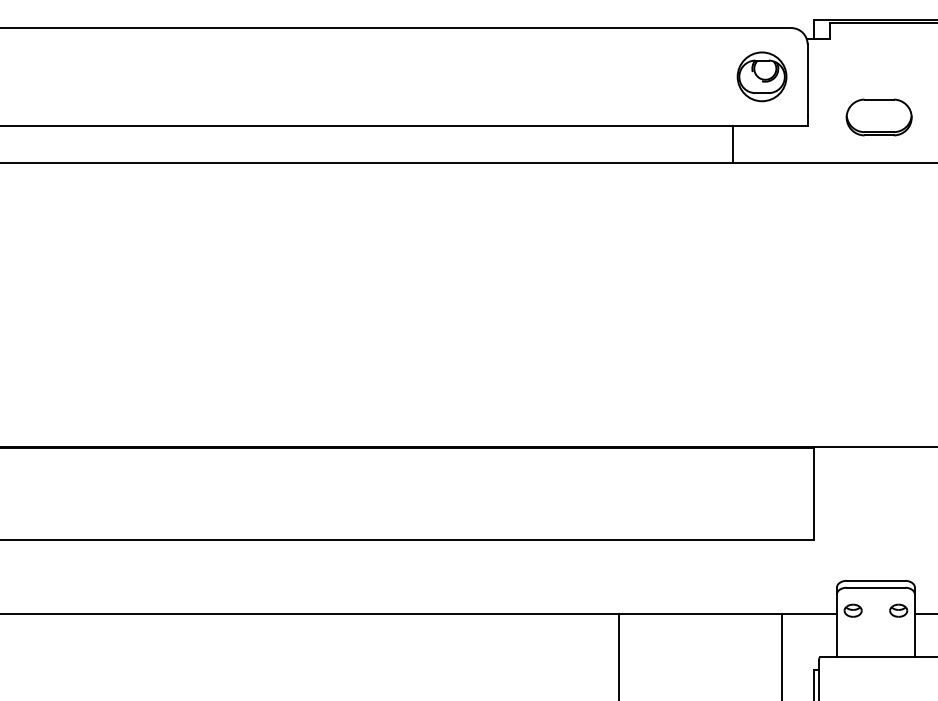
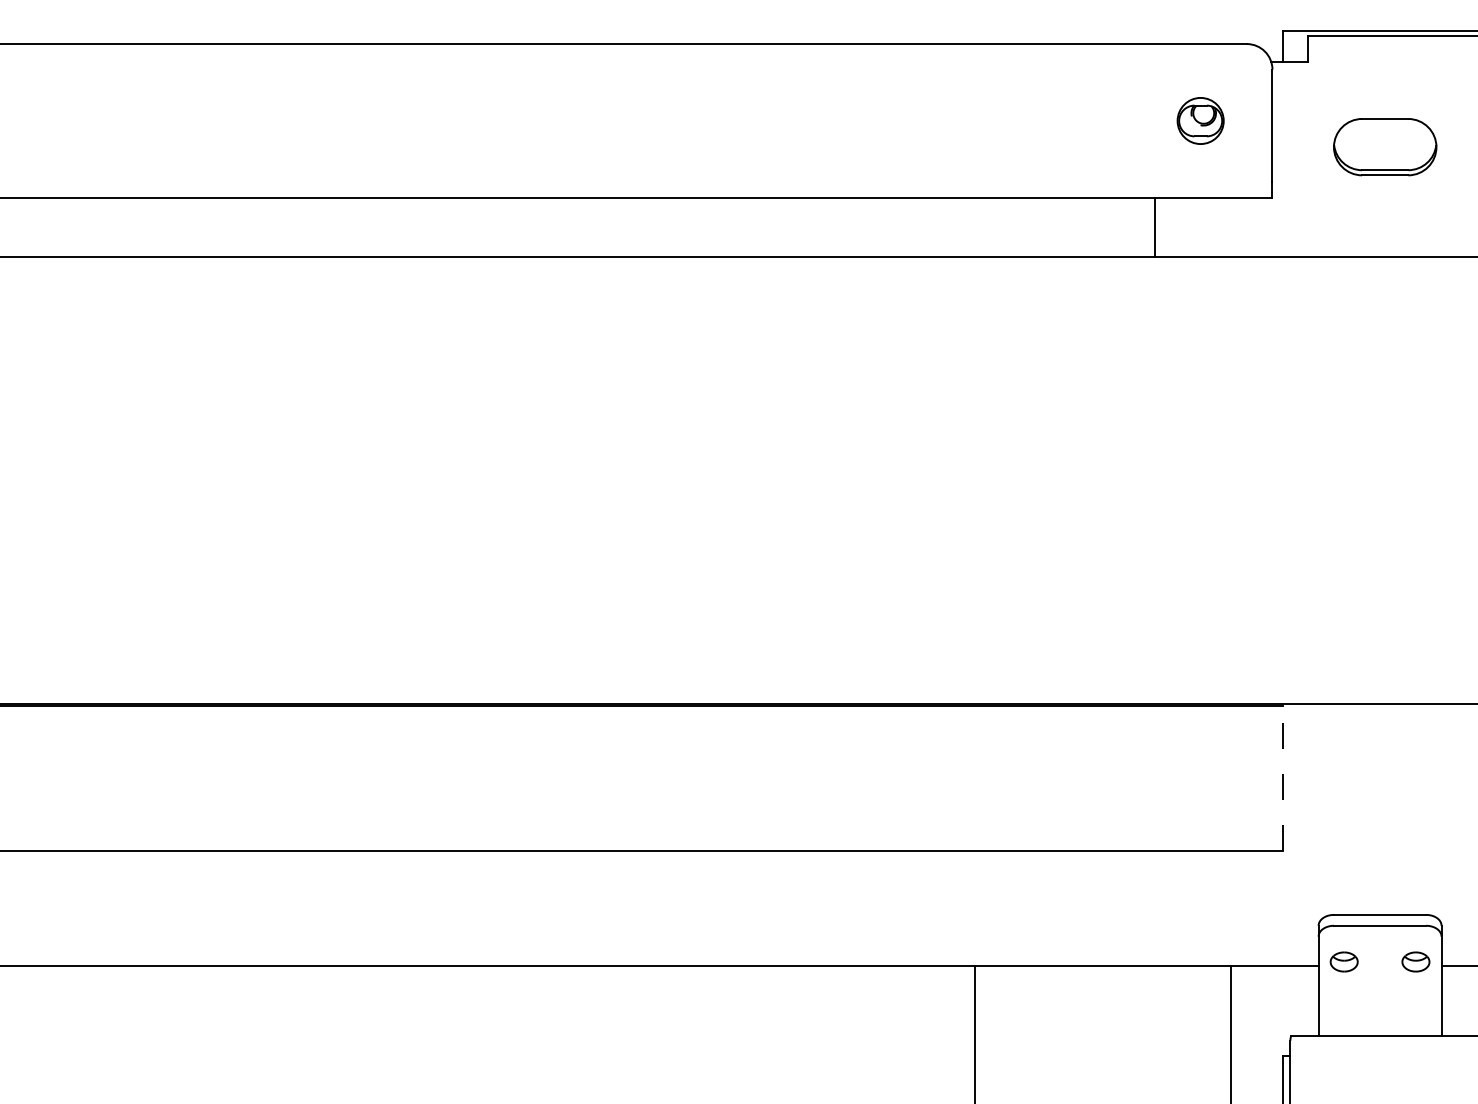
part: (761, 76) -> (1199, 120), size x0.6
part: (878, 117) -> (1384, 147), moved
line: (814, 493) -> (1283, 777), solid -> dashed

